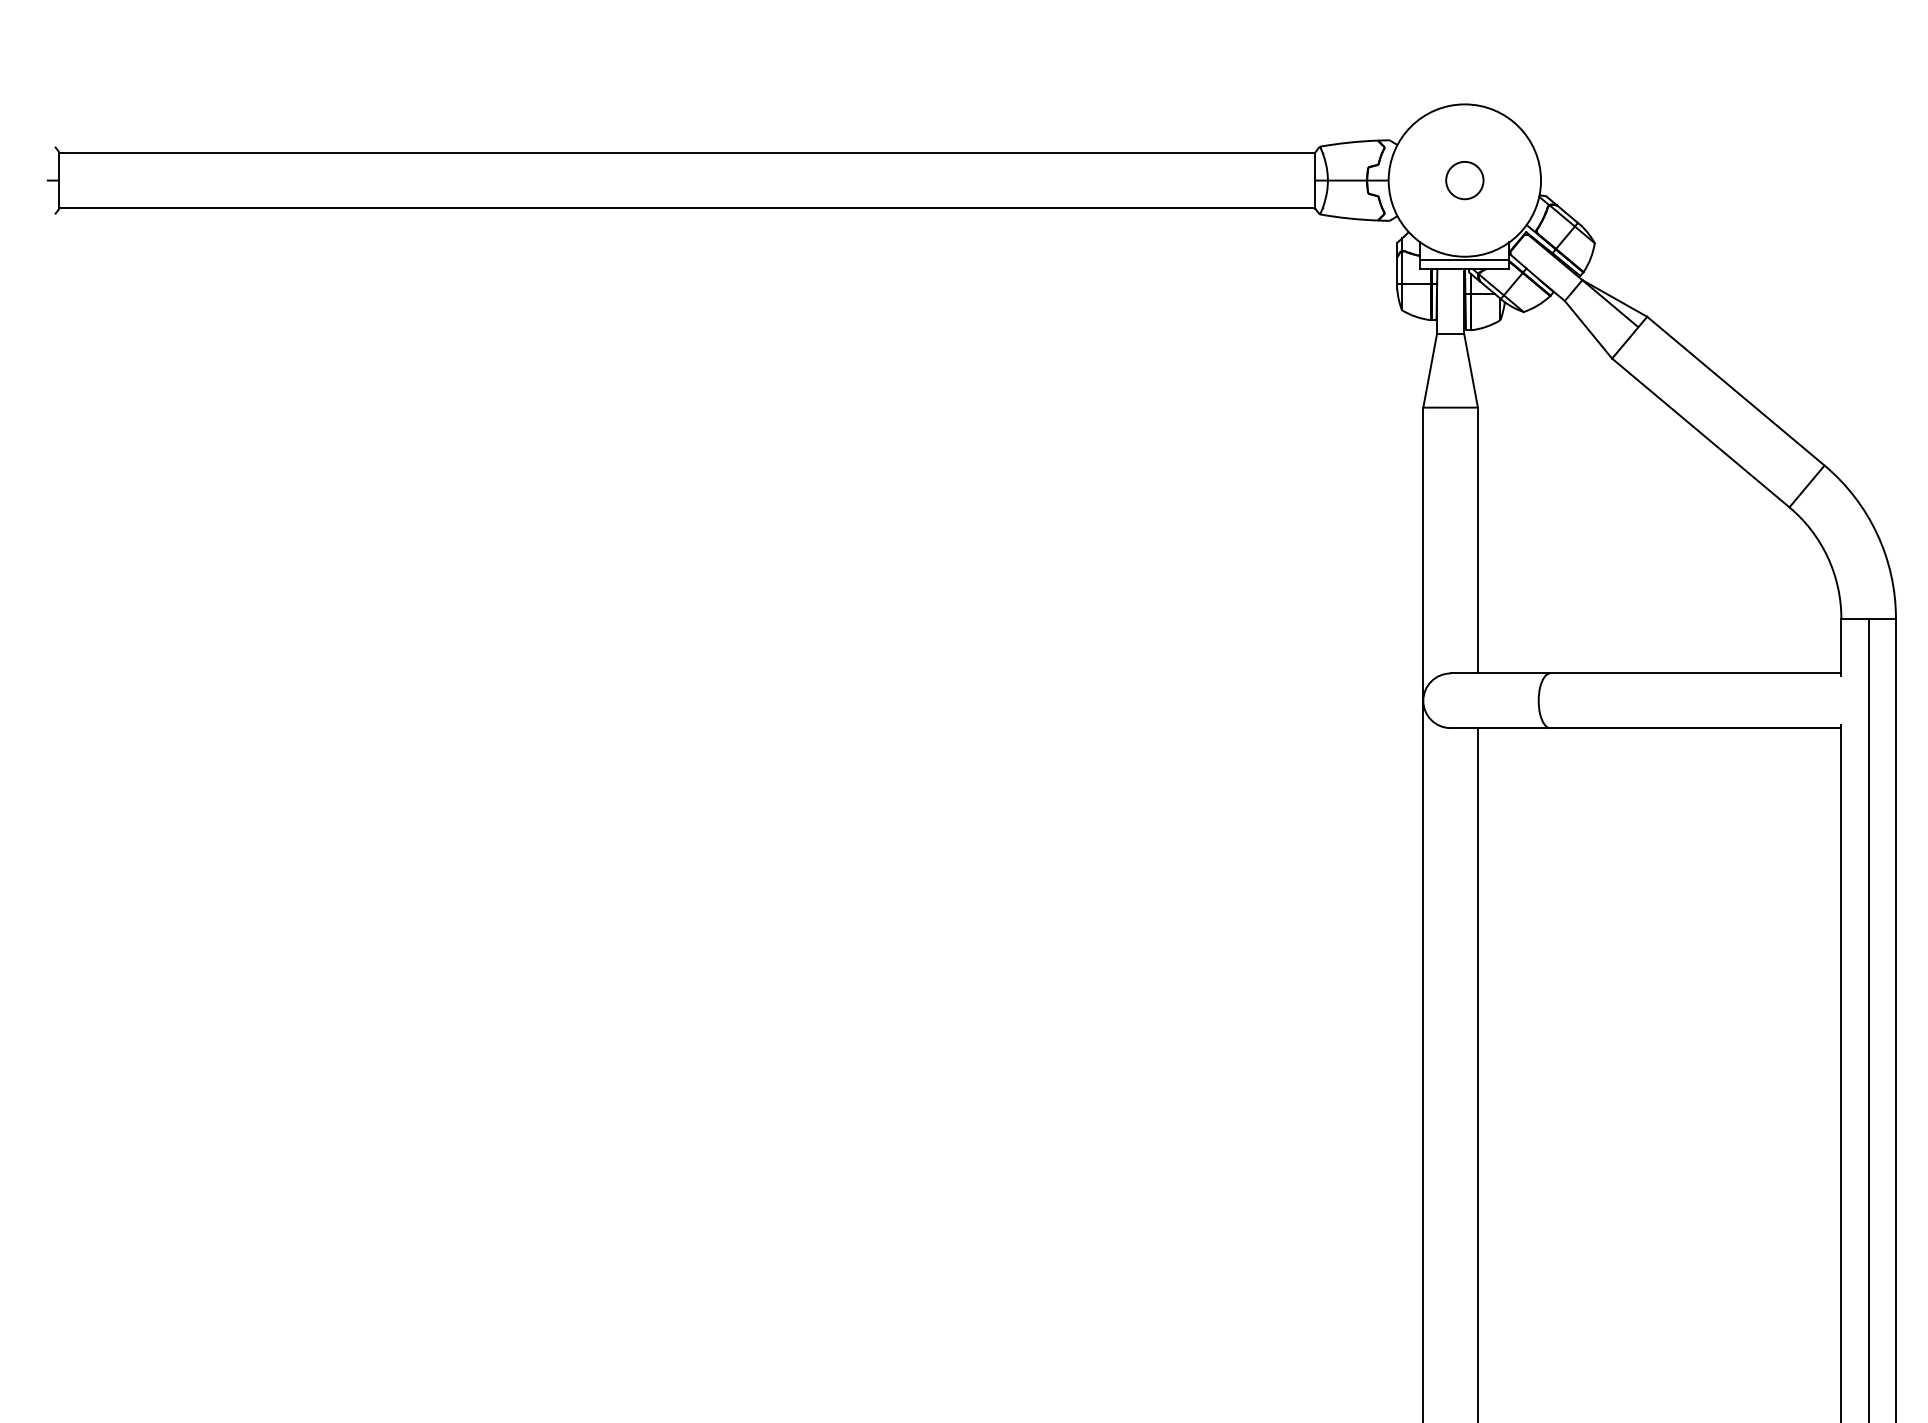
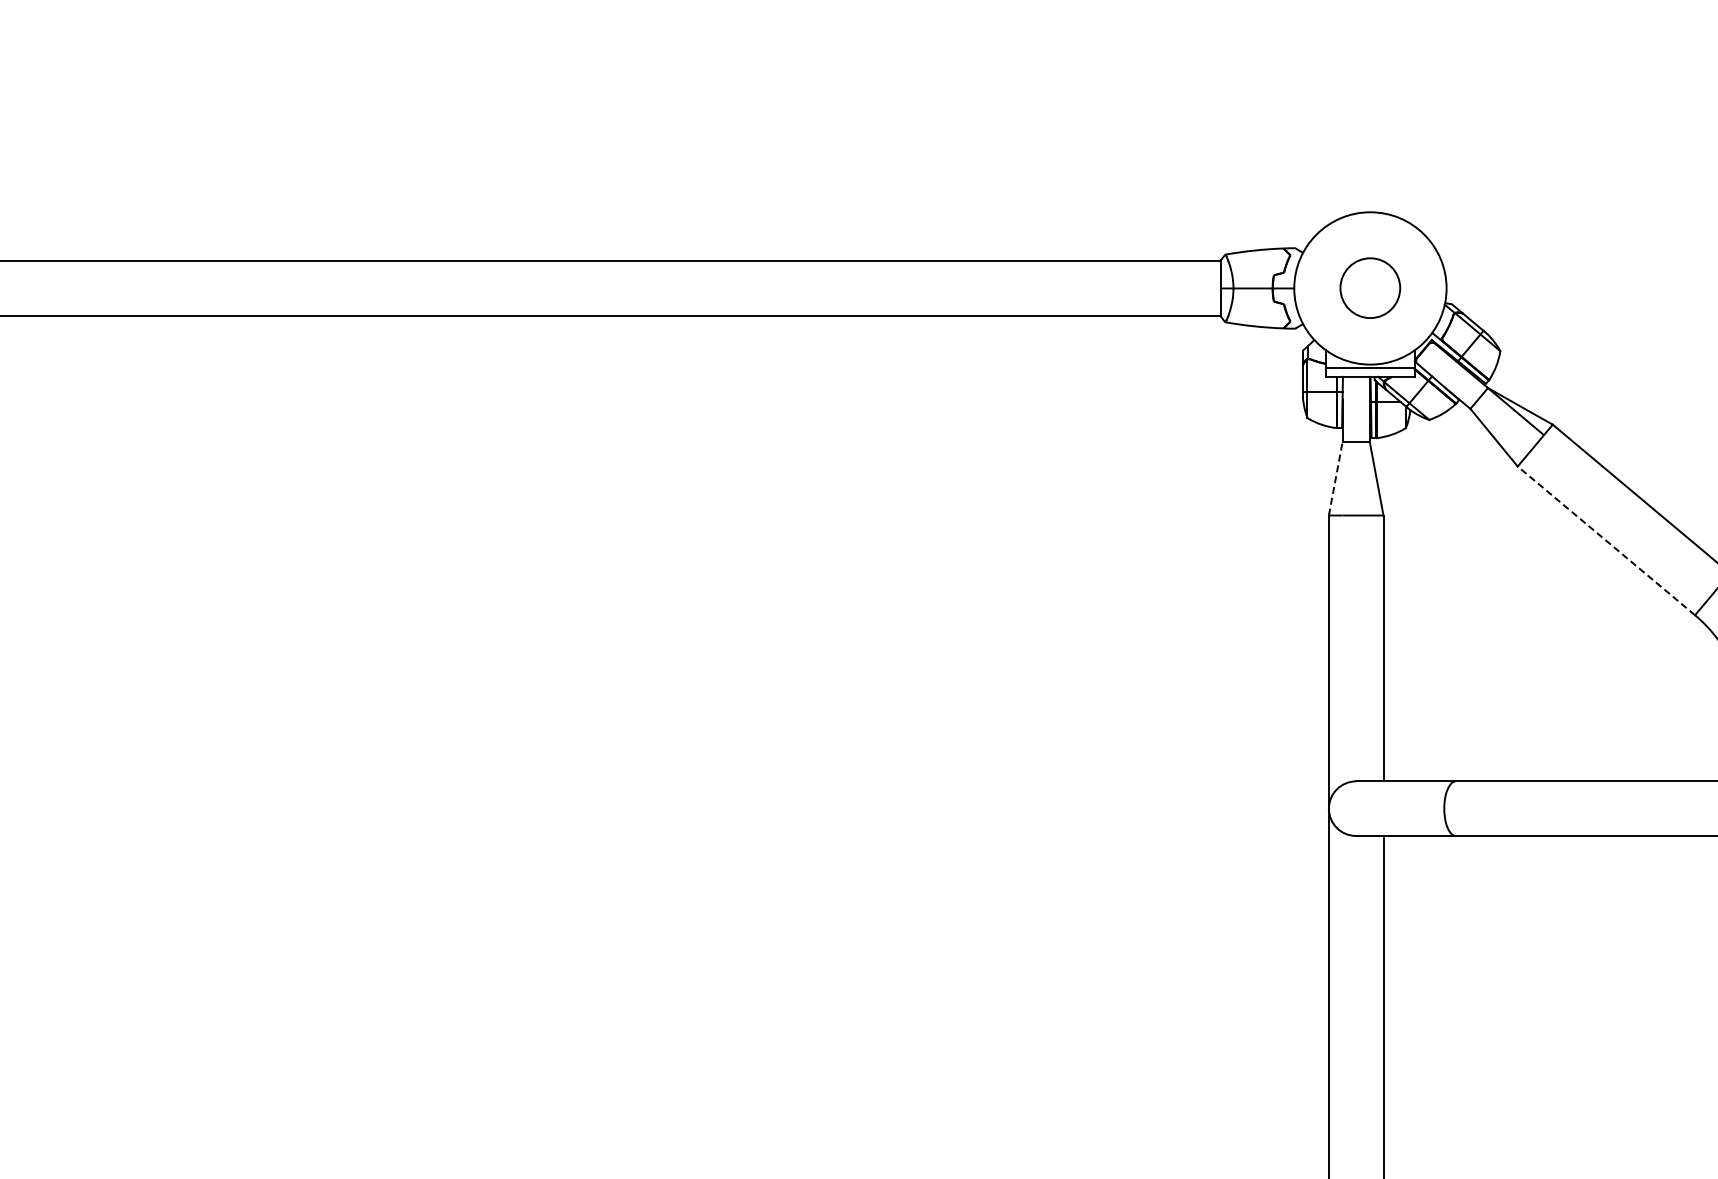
circle: (1464, 180) -> (1370, 288), size x1.6
line: (1430, 370) -> (1336, 478), solid -> dashed
line: (1700, 433) -> (1606, 541), solid -> dashed

